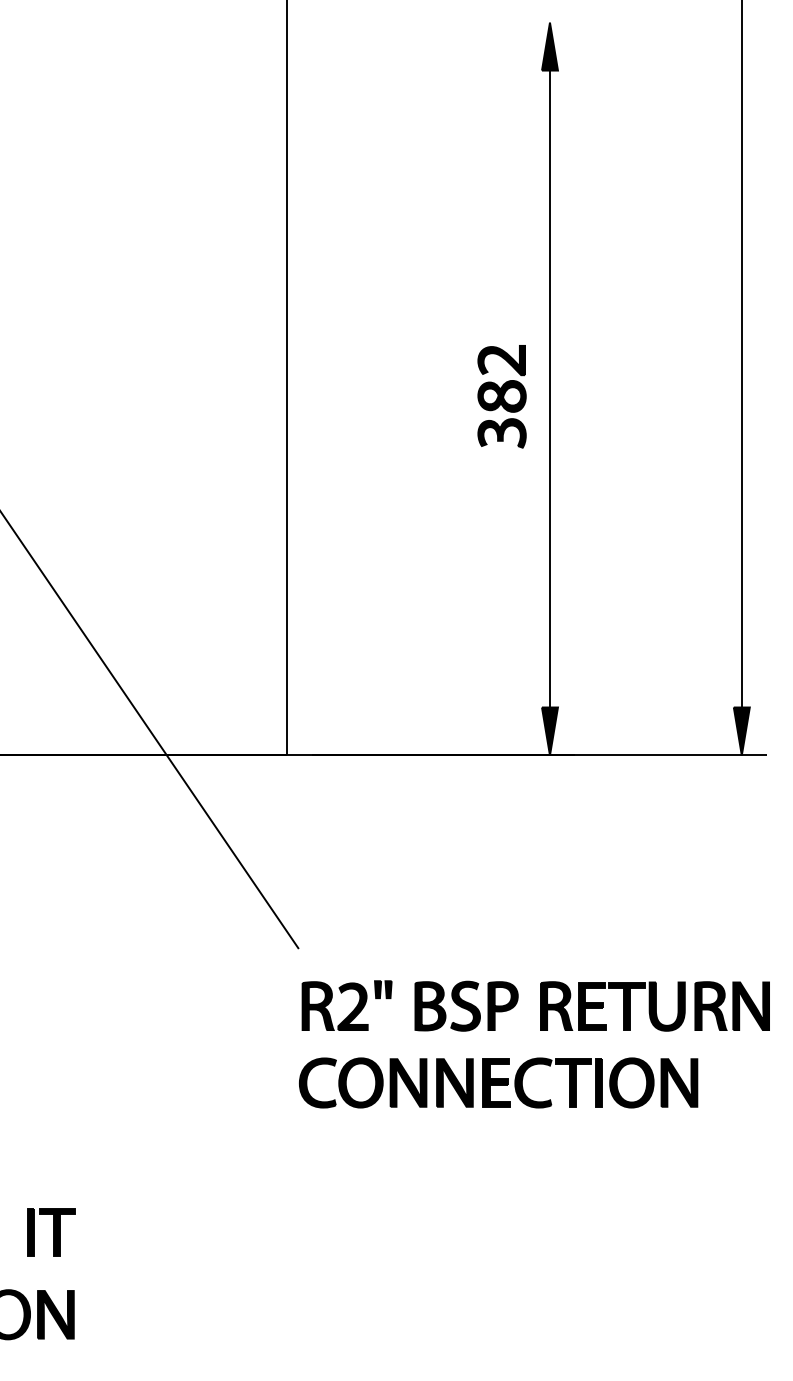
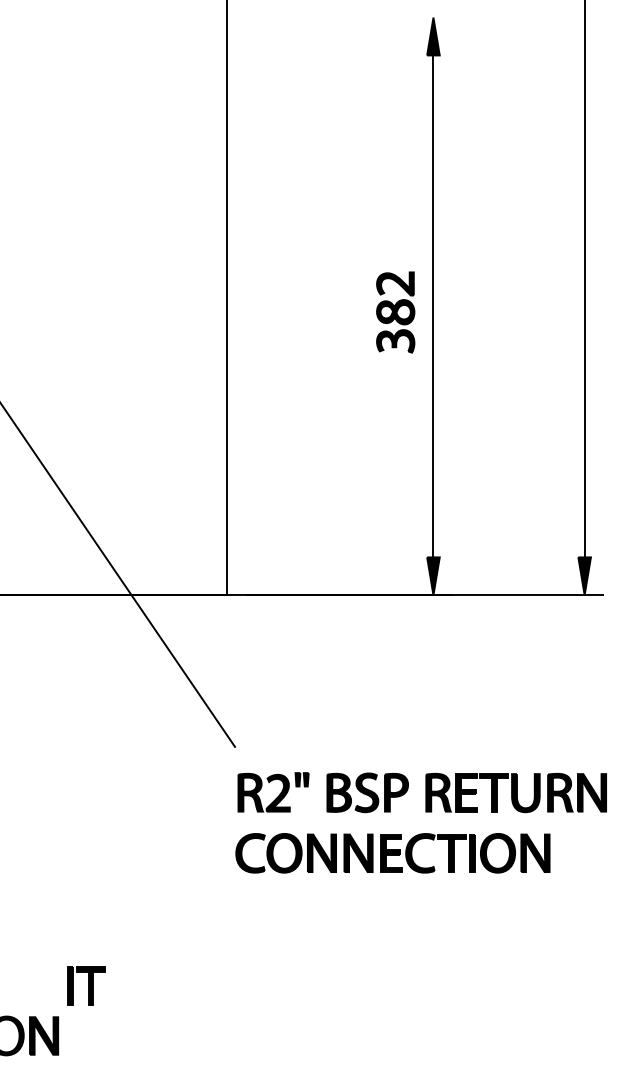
part: (51, 1231) -> (86, 985), moved

